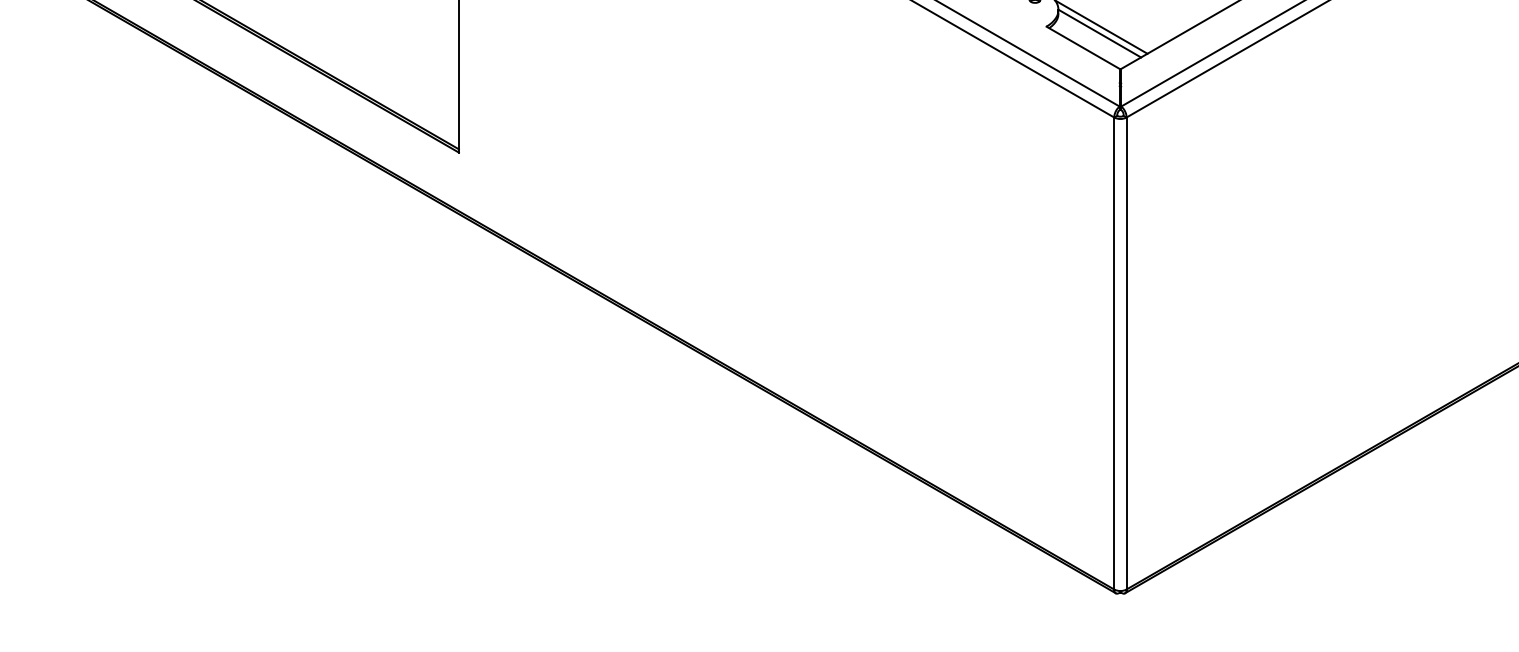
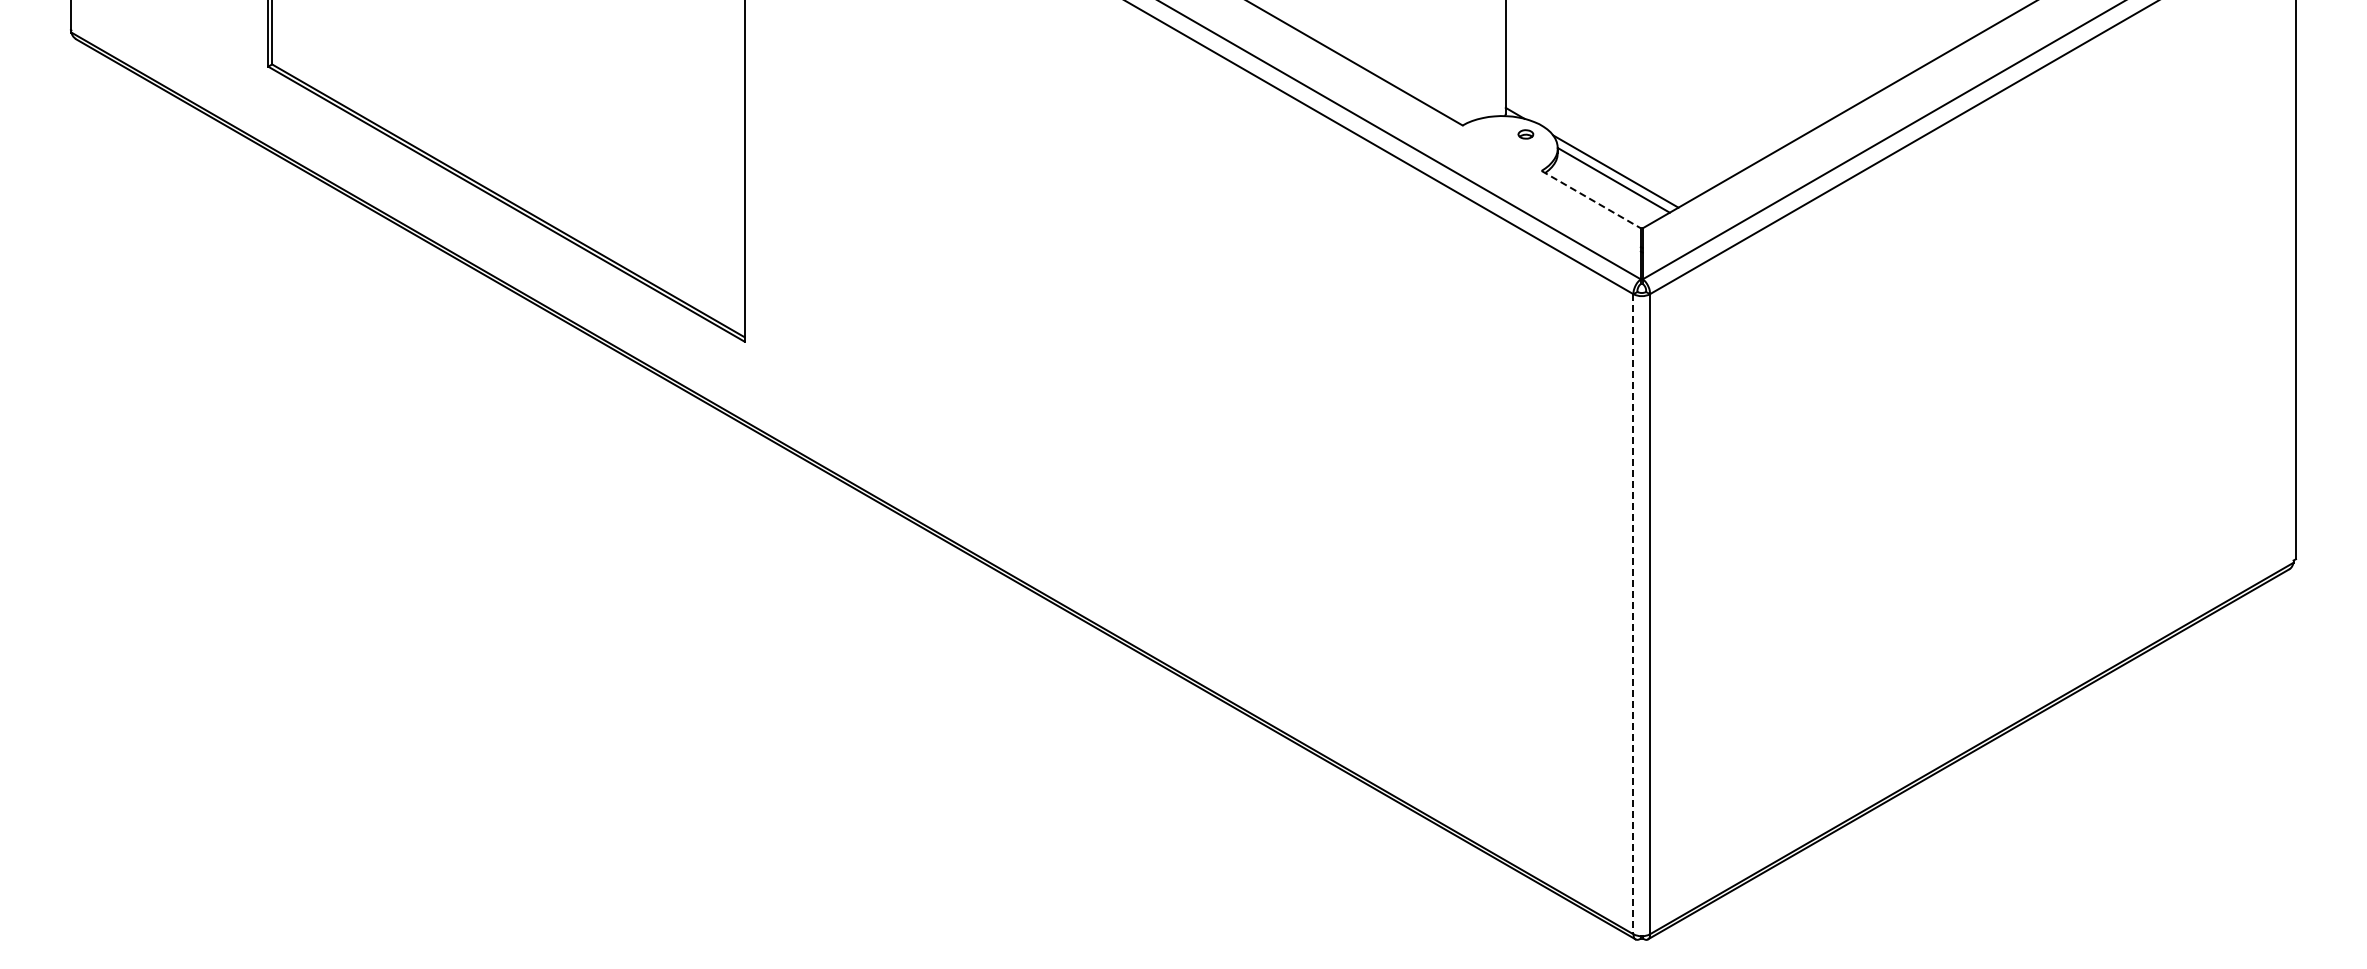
line: (1083, 47) -> (1591, 199), solid -> dashed
line: (1114, 353) -> (1633, 614), solid -> dashed

